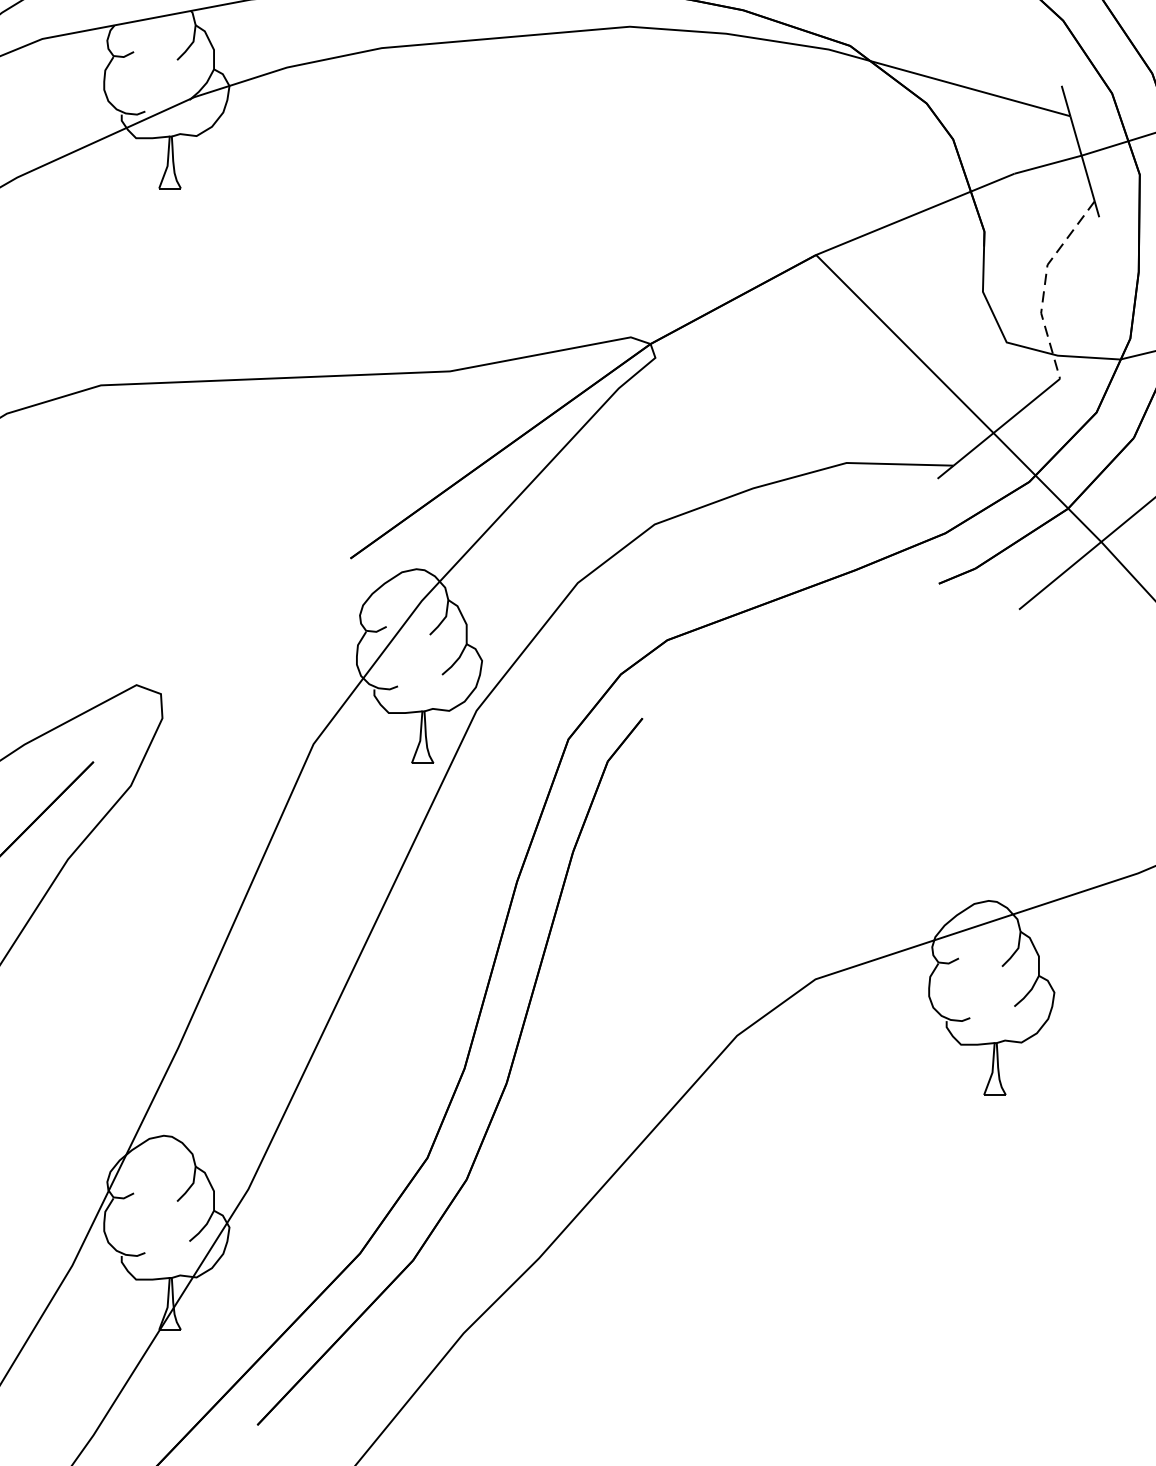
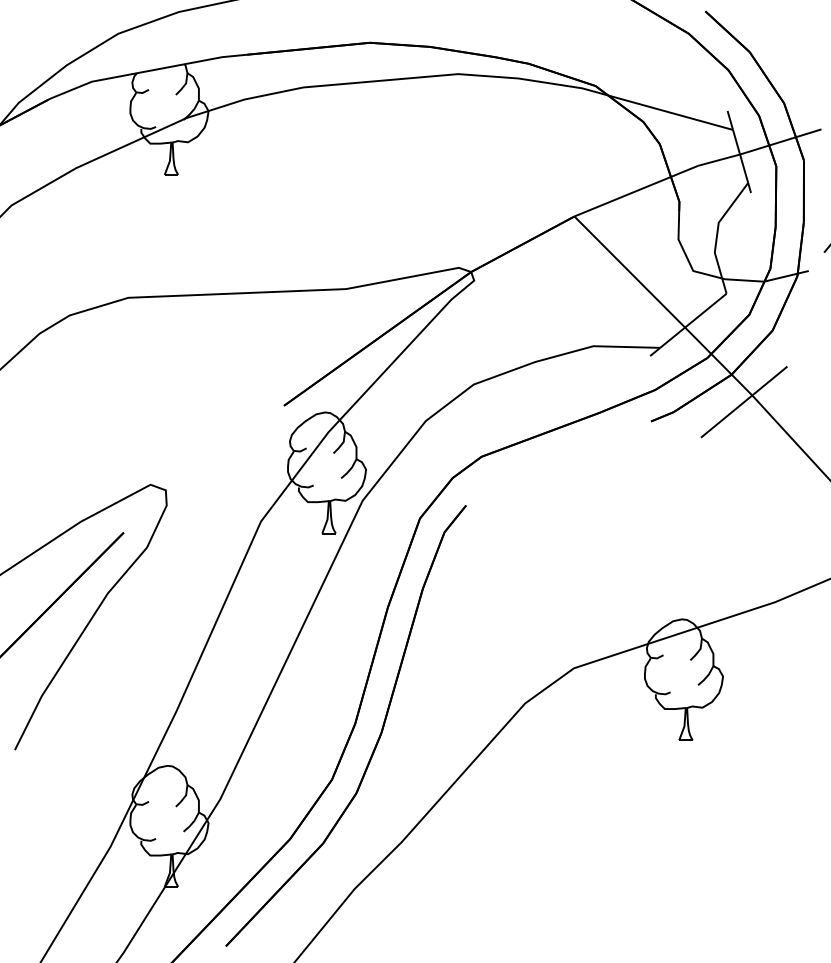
line: (1045, 283) -> (717, 234), dashed -> solid

